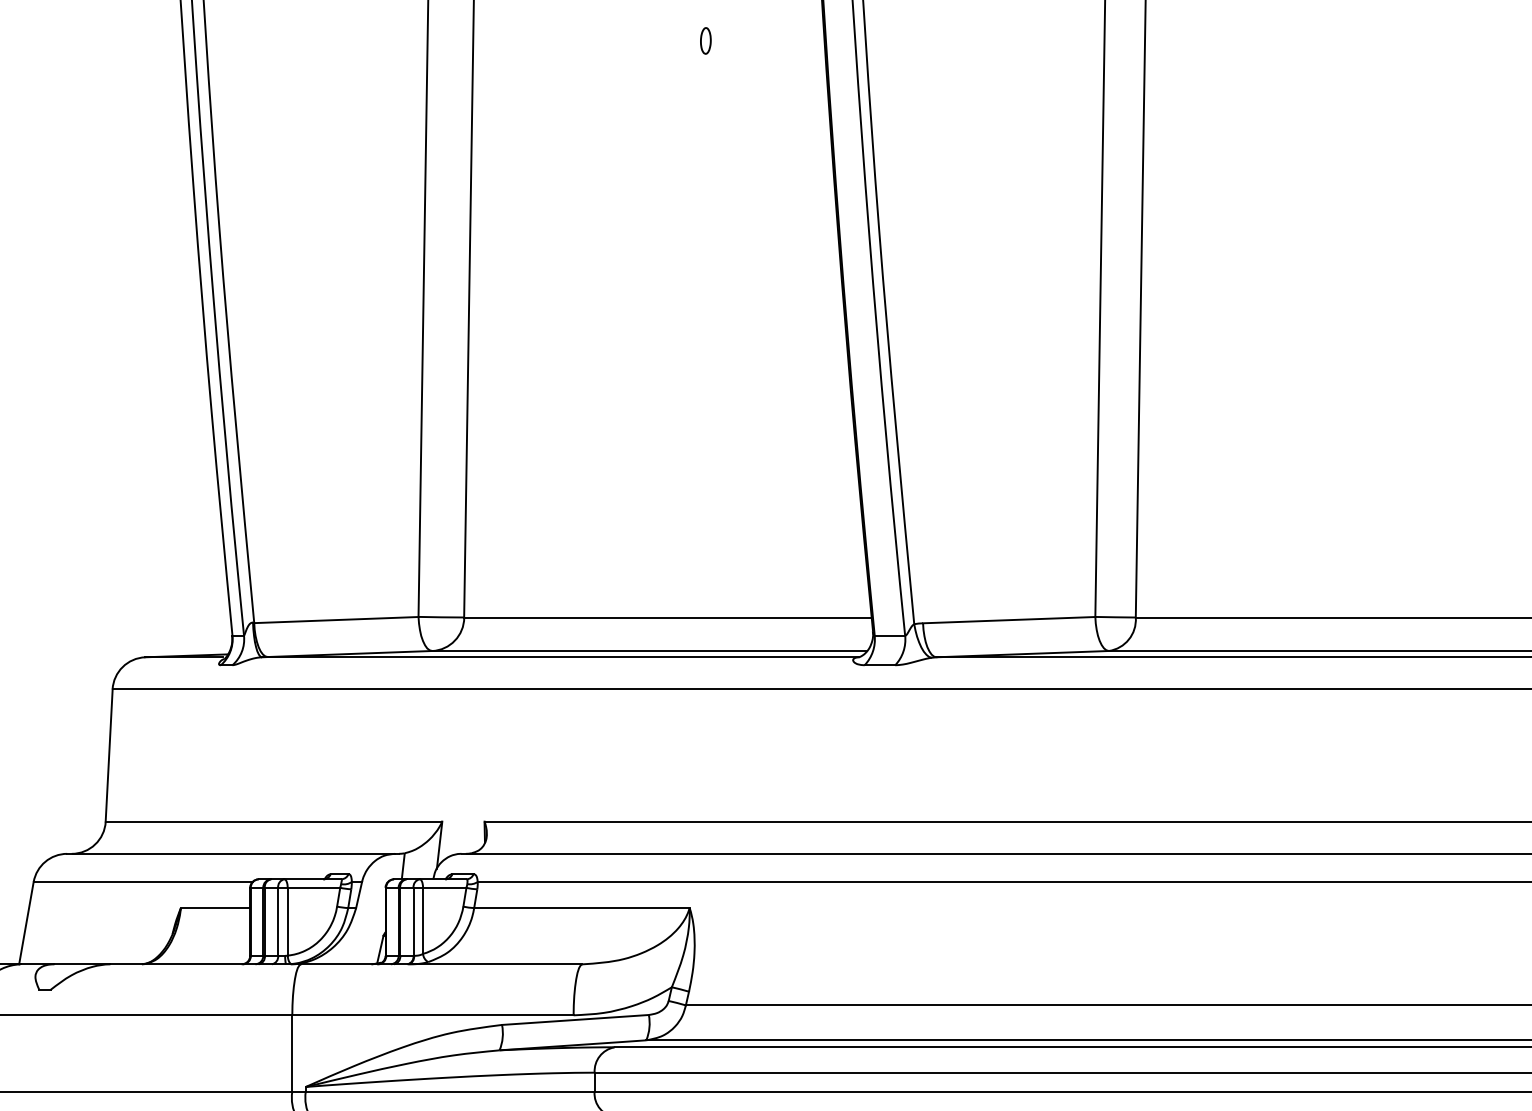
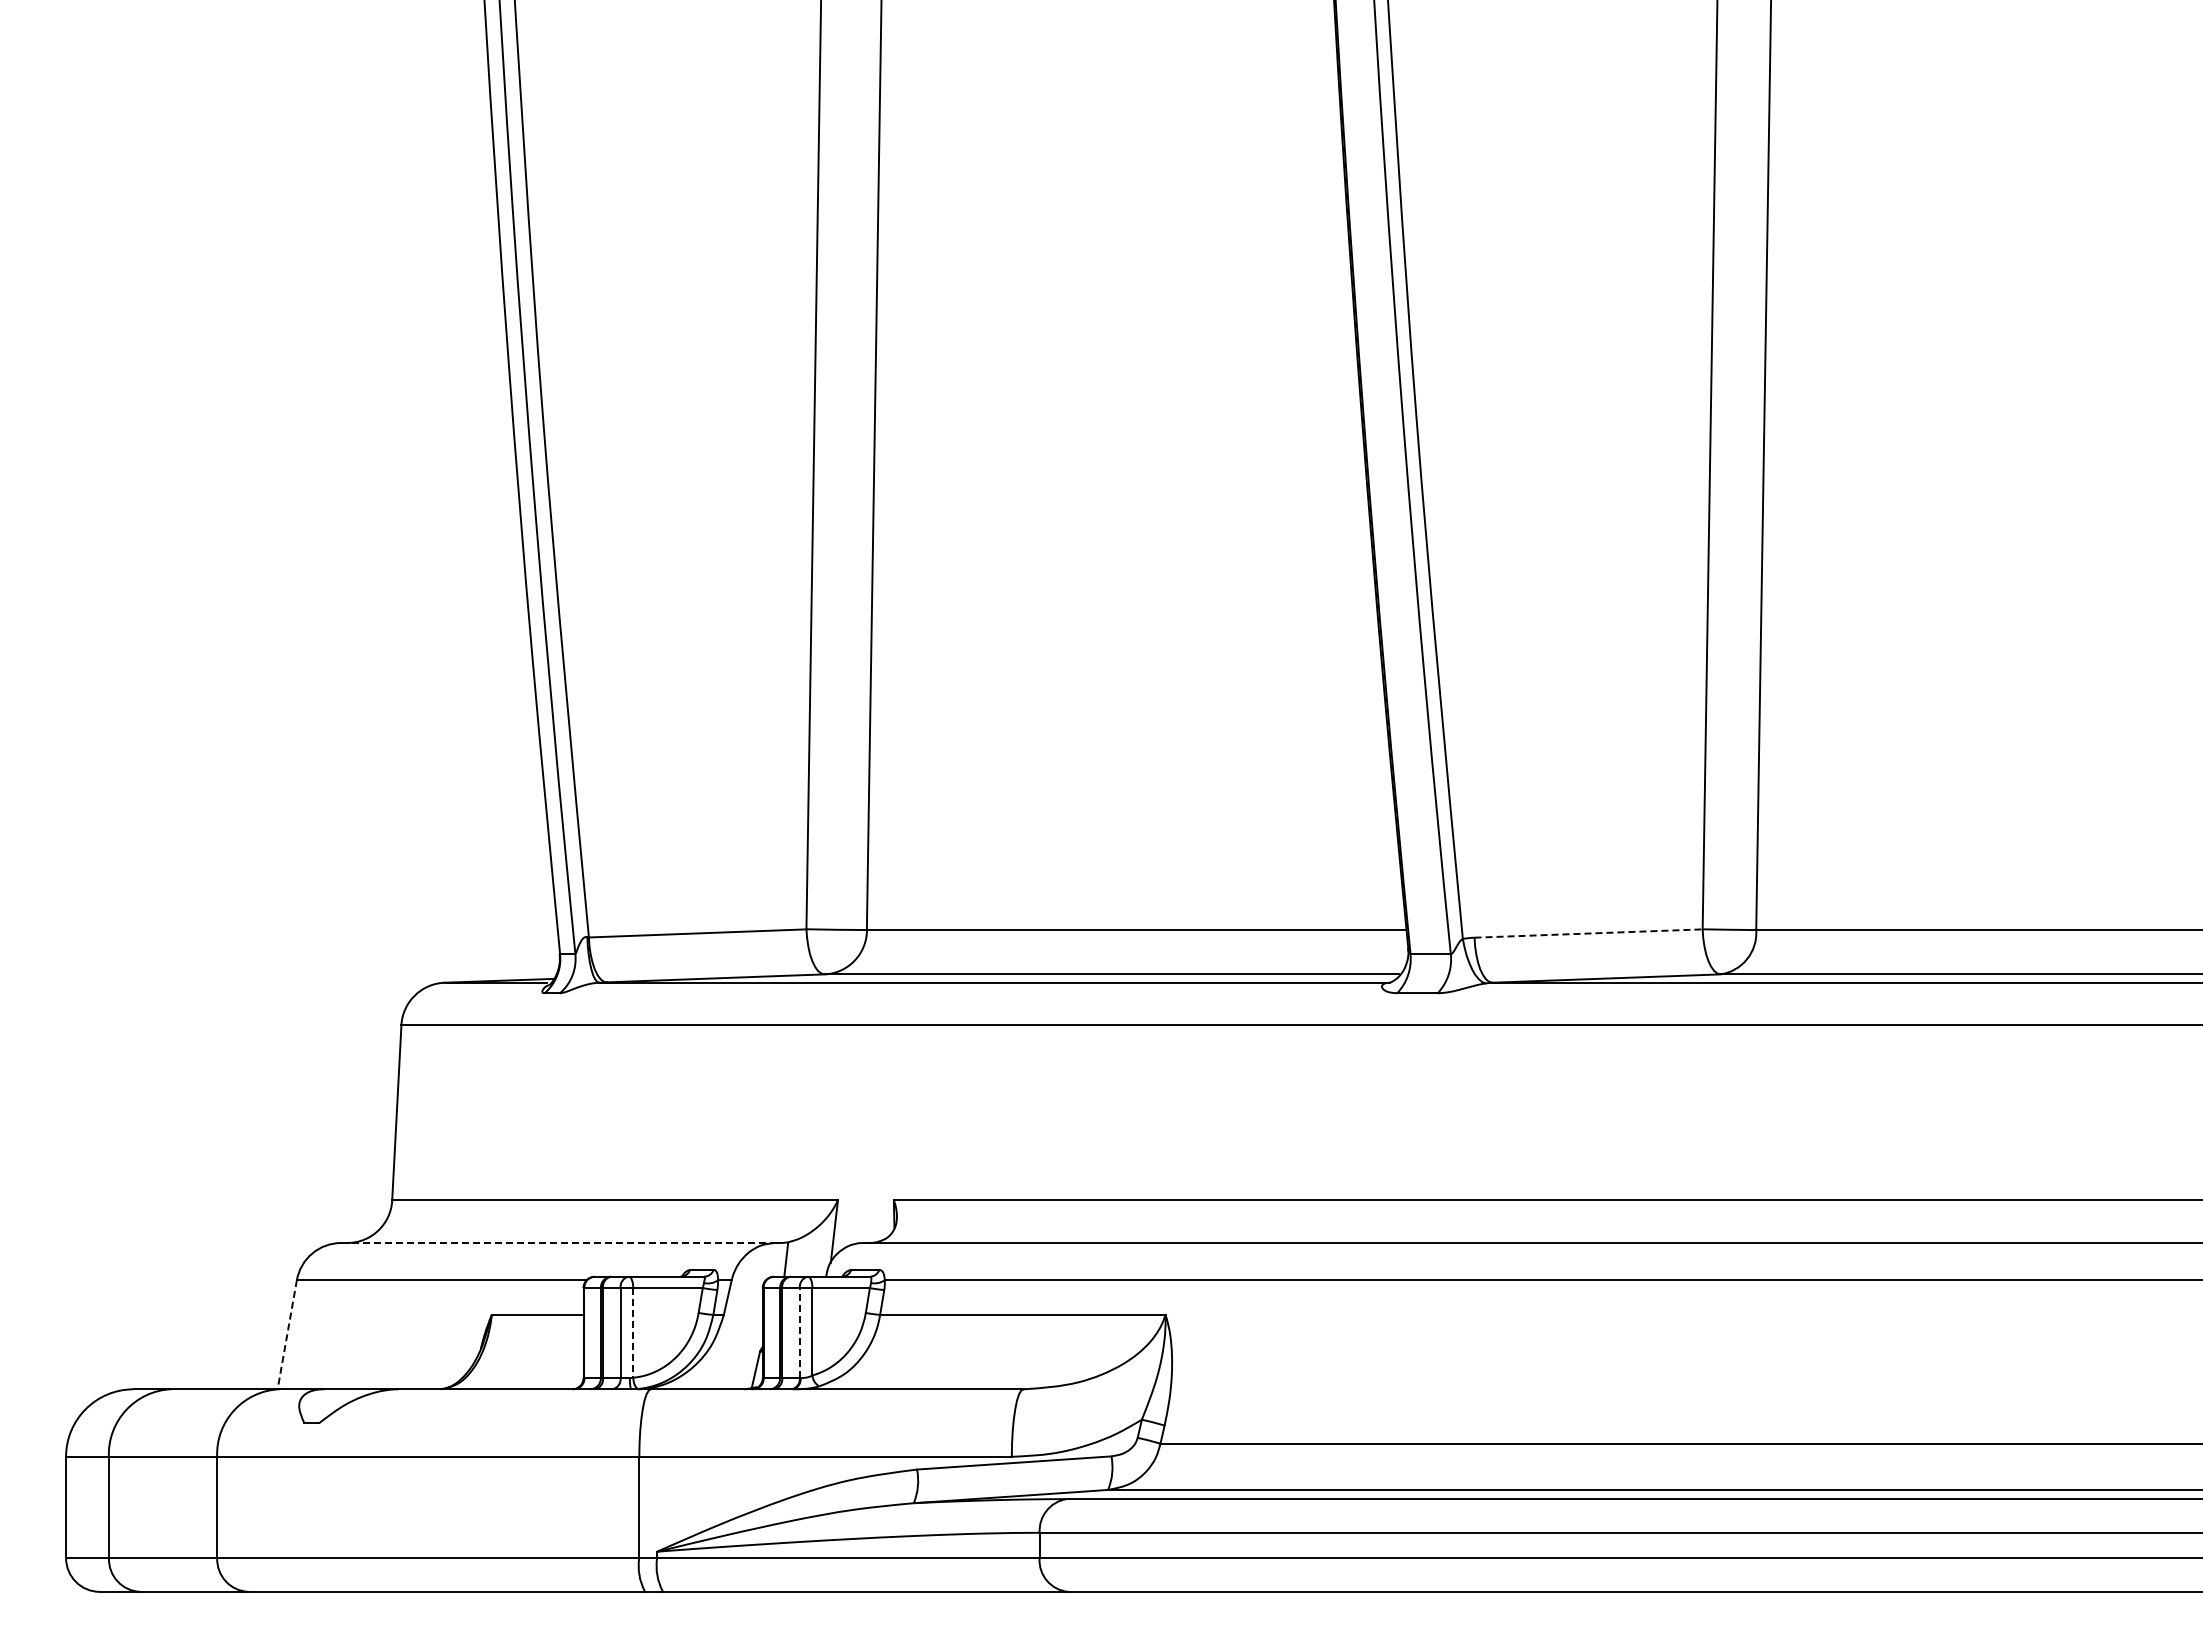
part: (705, 40) -> (1186, 166), removed
line: (1009, 620) -> (1589, 933), solid -> dashed
line: (231, 854) -> (558, 1243), solid -> dashed
line: (287, 921) -> (633, 1332), solid -> dashed
line: (413, 921) -> (799, 1332), solid -> dashed
line: (26, 923) -> (287, 1335), solid -> dashed

